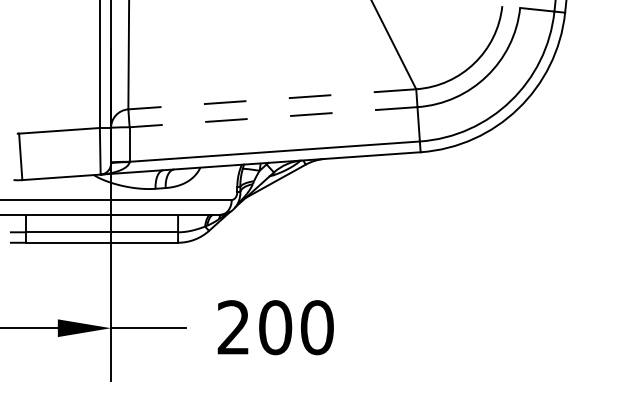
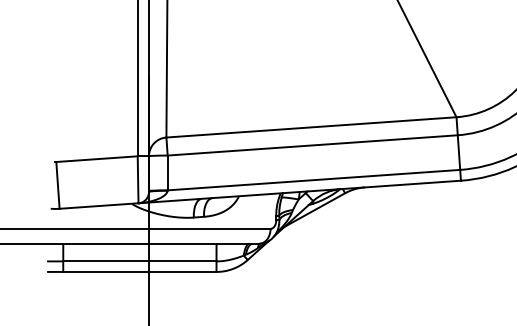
line: (271, 99) -> (310, 127), dashed -> solid
line: (273, 117) -> (312, 145), dashed -> solid

